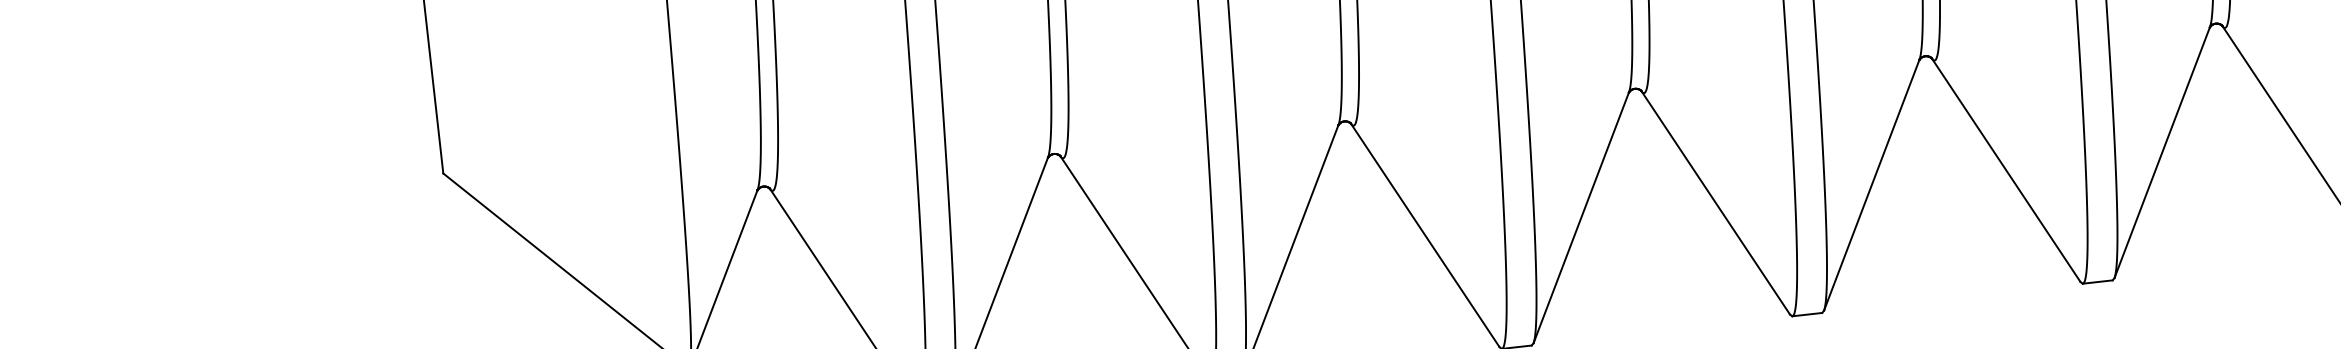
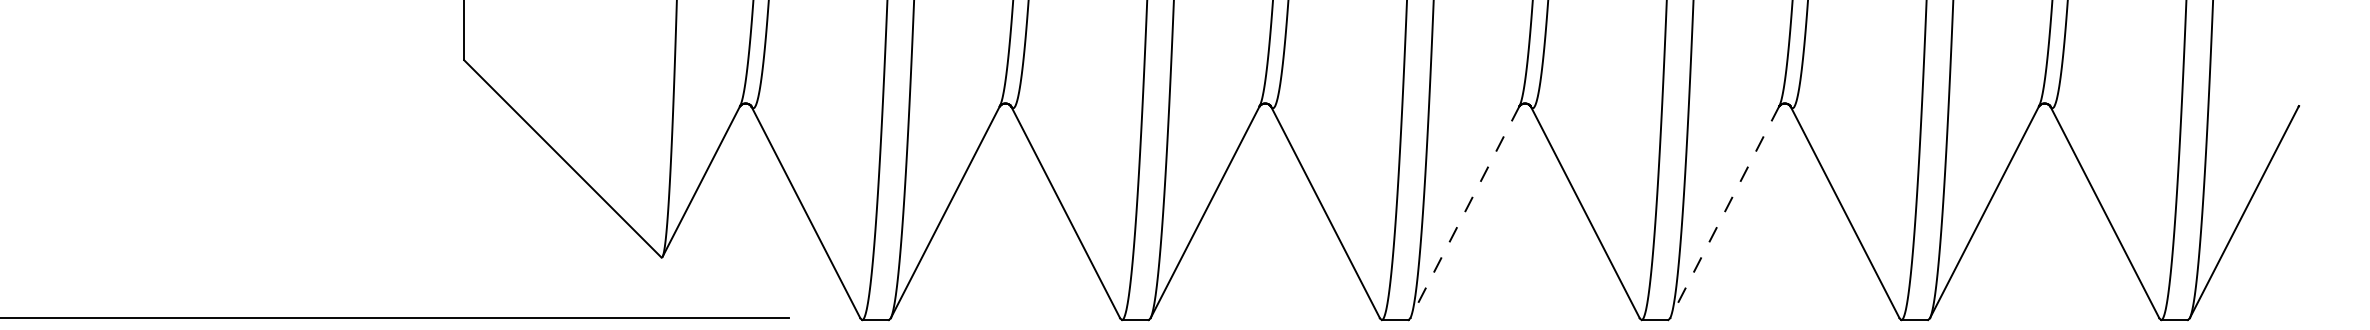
line: (1871, 185) -> (1724, 212), solid -> dashed
line: (1580, 218) -> (1464, 212), solid -> dashed

